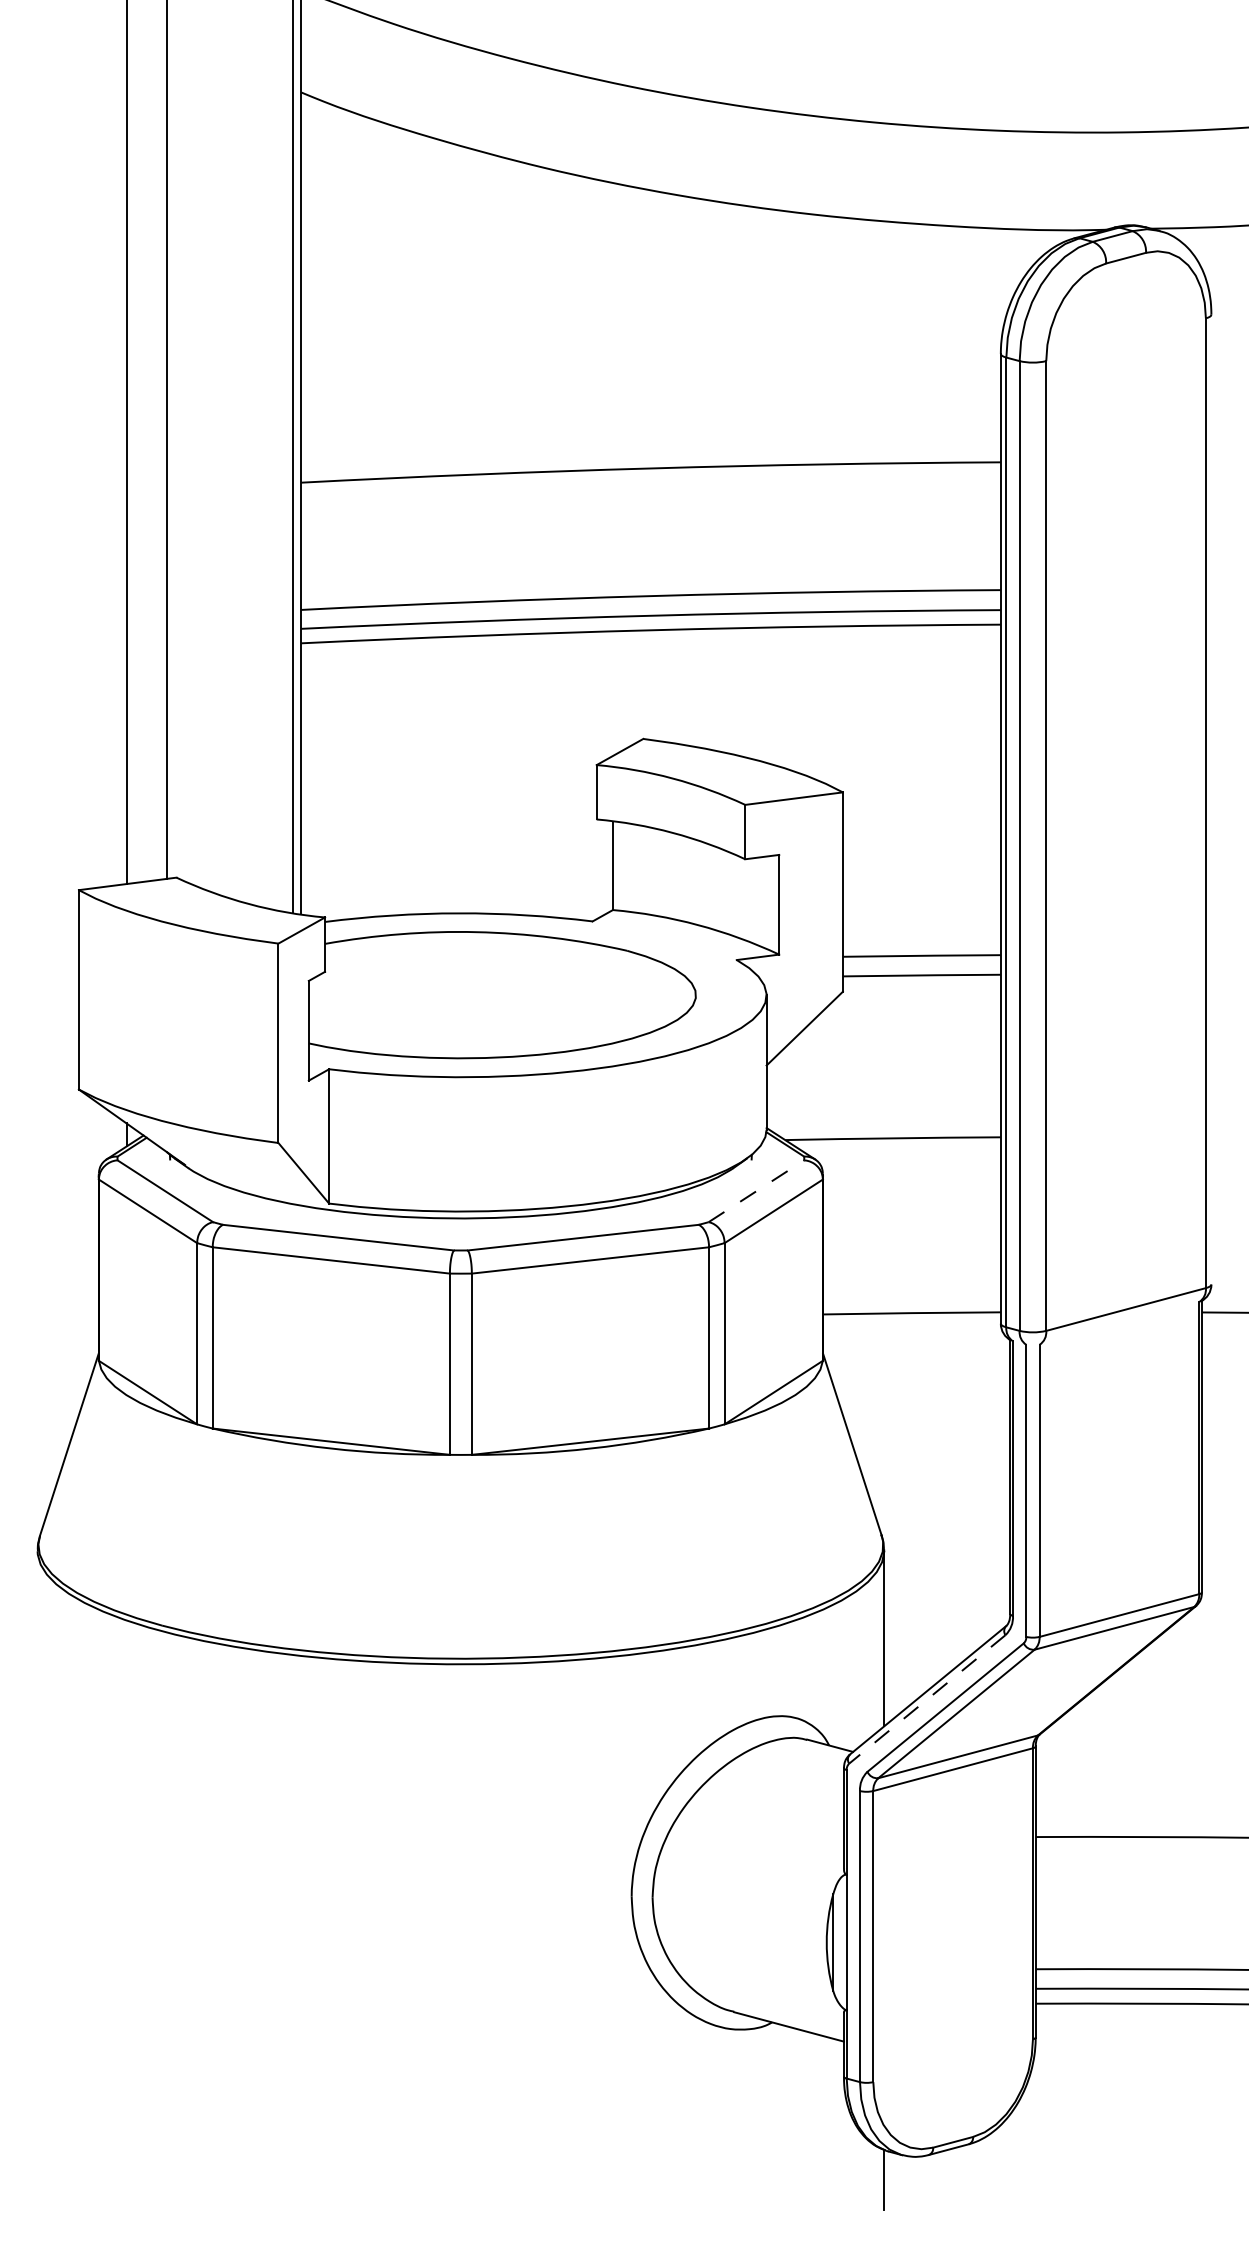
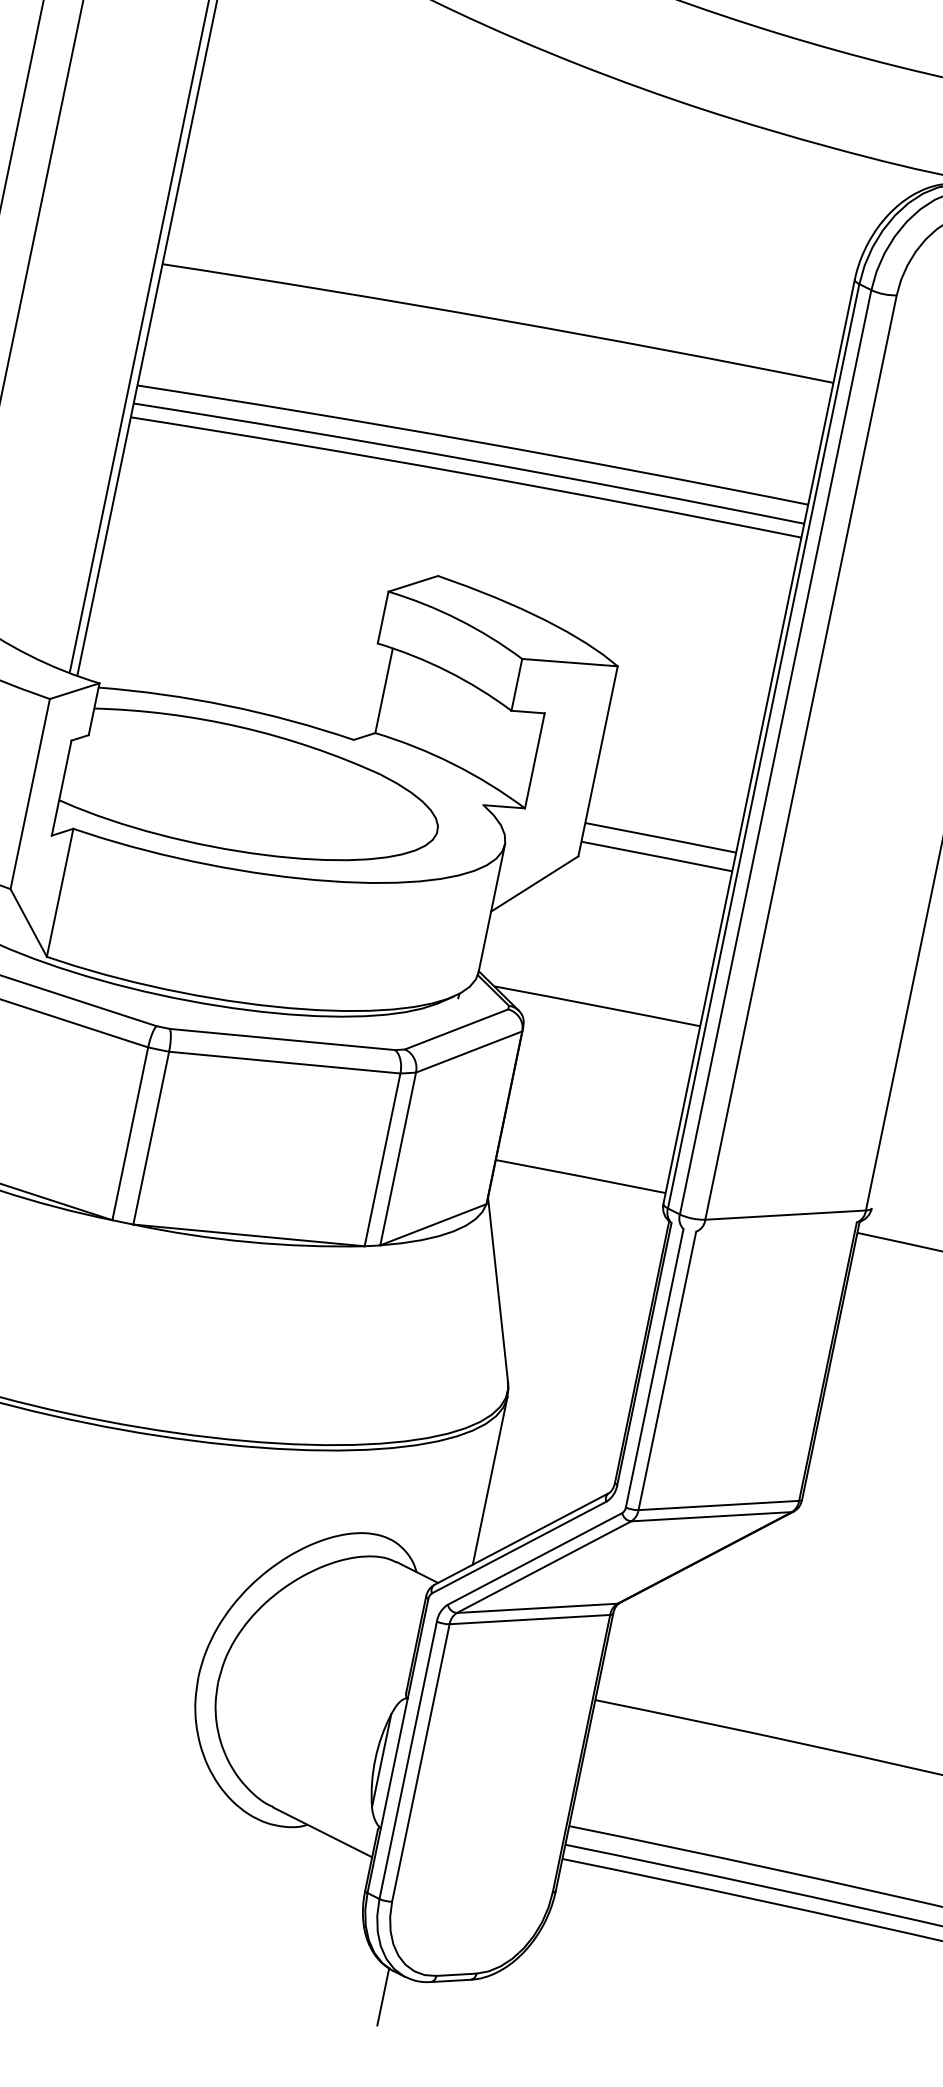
line: (756, 1191) -> (456, 1029), dashed -> solid
line: (926, 1699) -> (518, 1547), dashed -> solid

